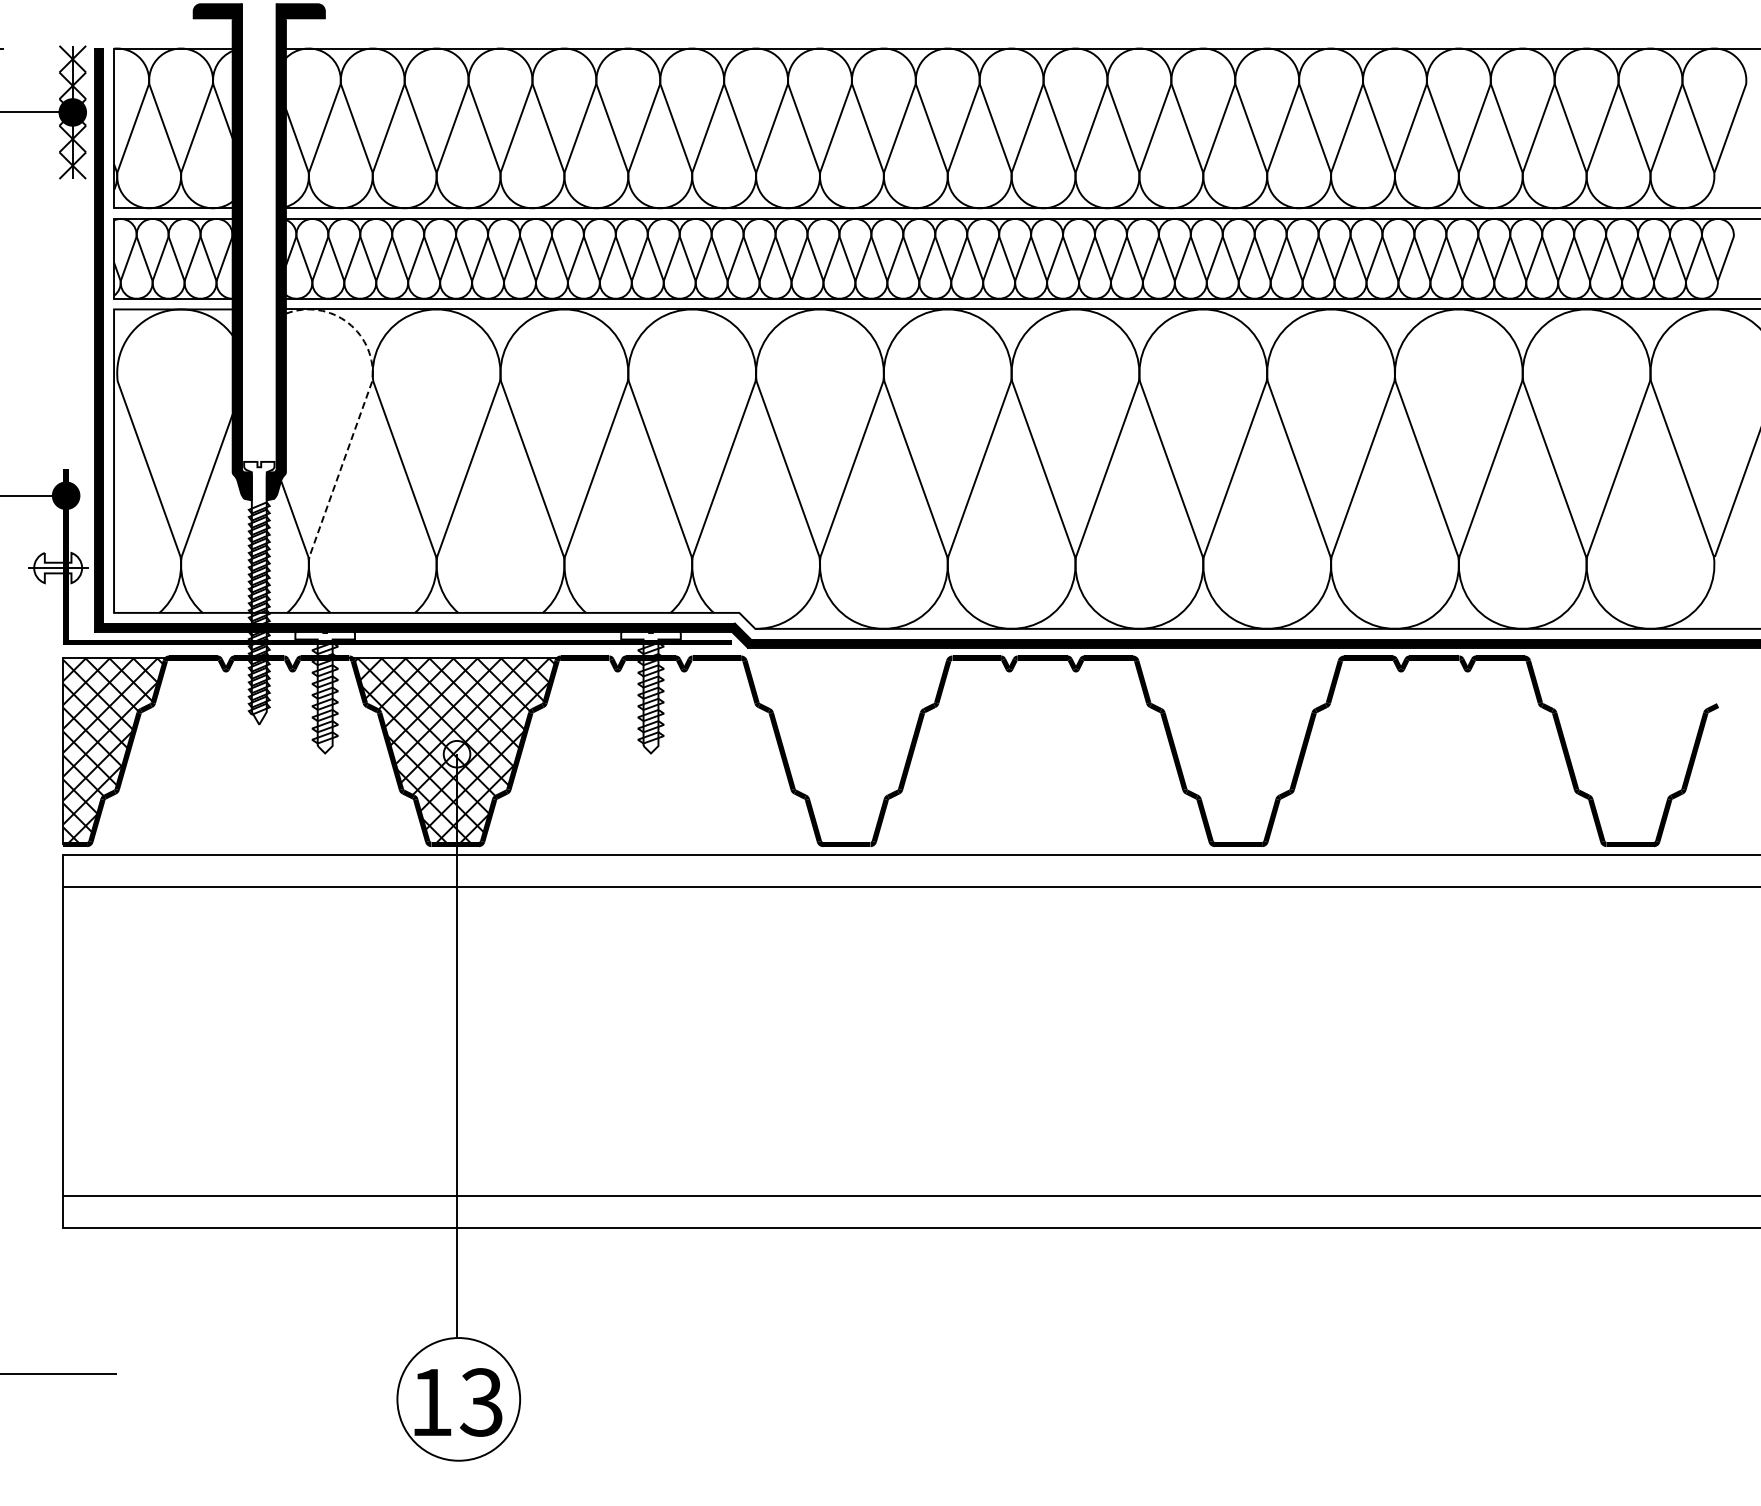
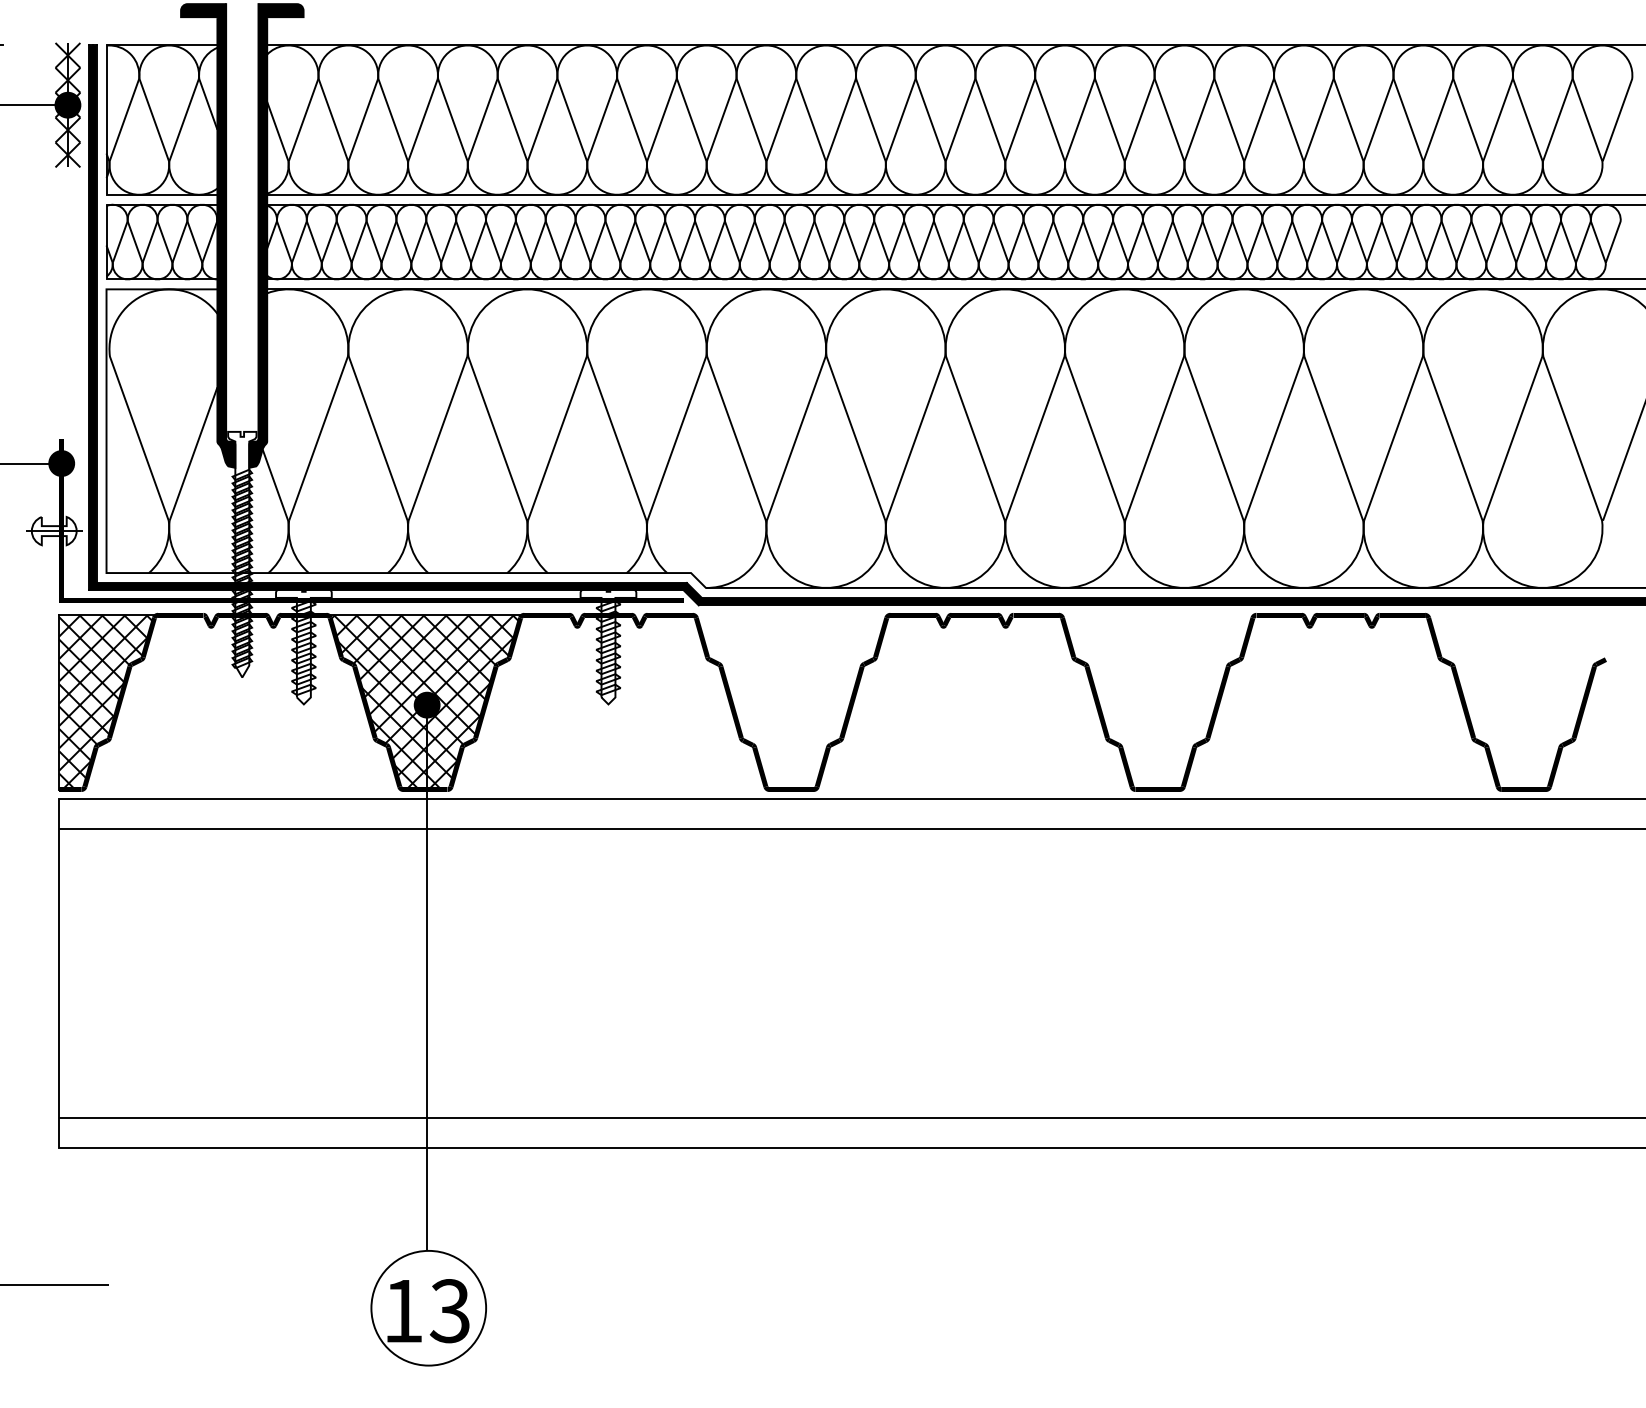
line: (370, 387) -> (346, 362), dashed -> solid
fill: (456, 753) -> (426, 704), added

